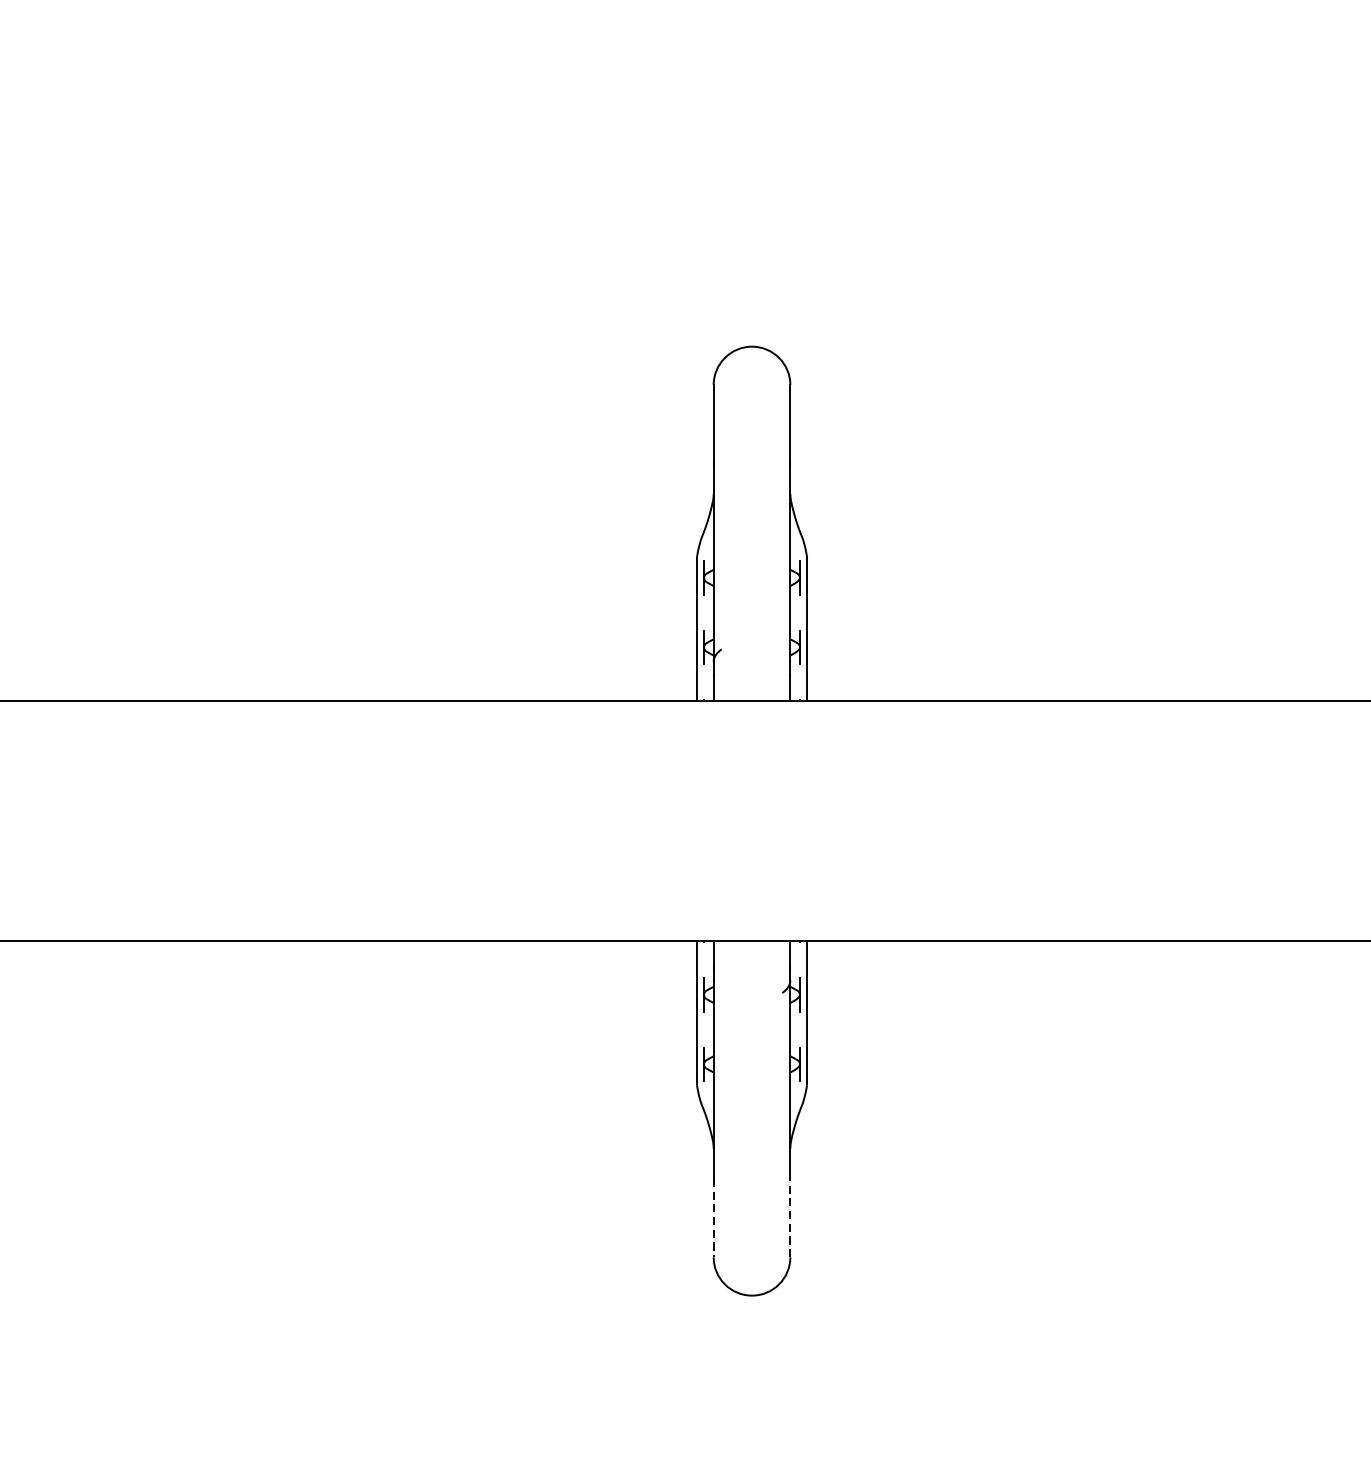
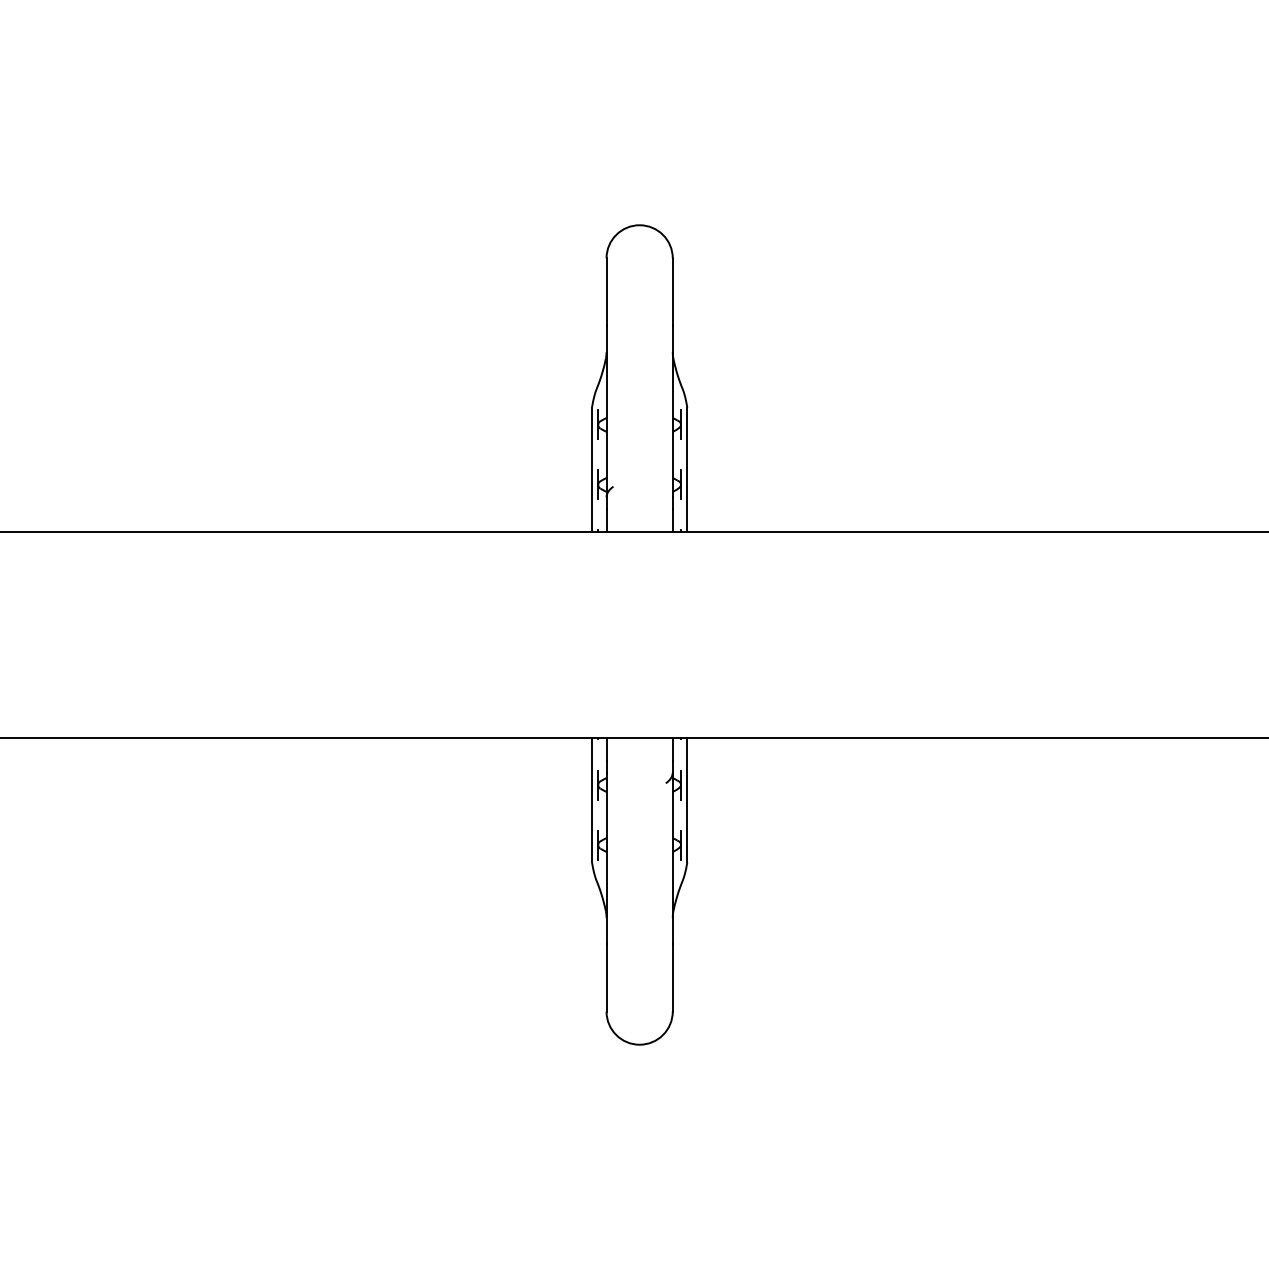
line: (713, 1217) -> (606, 977), dashed -> solid
line: (790, 1217) -> (672, 977), dashed -> solid

